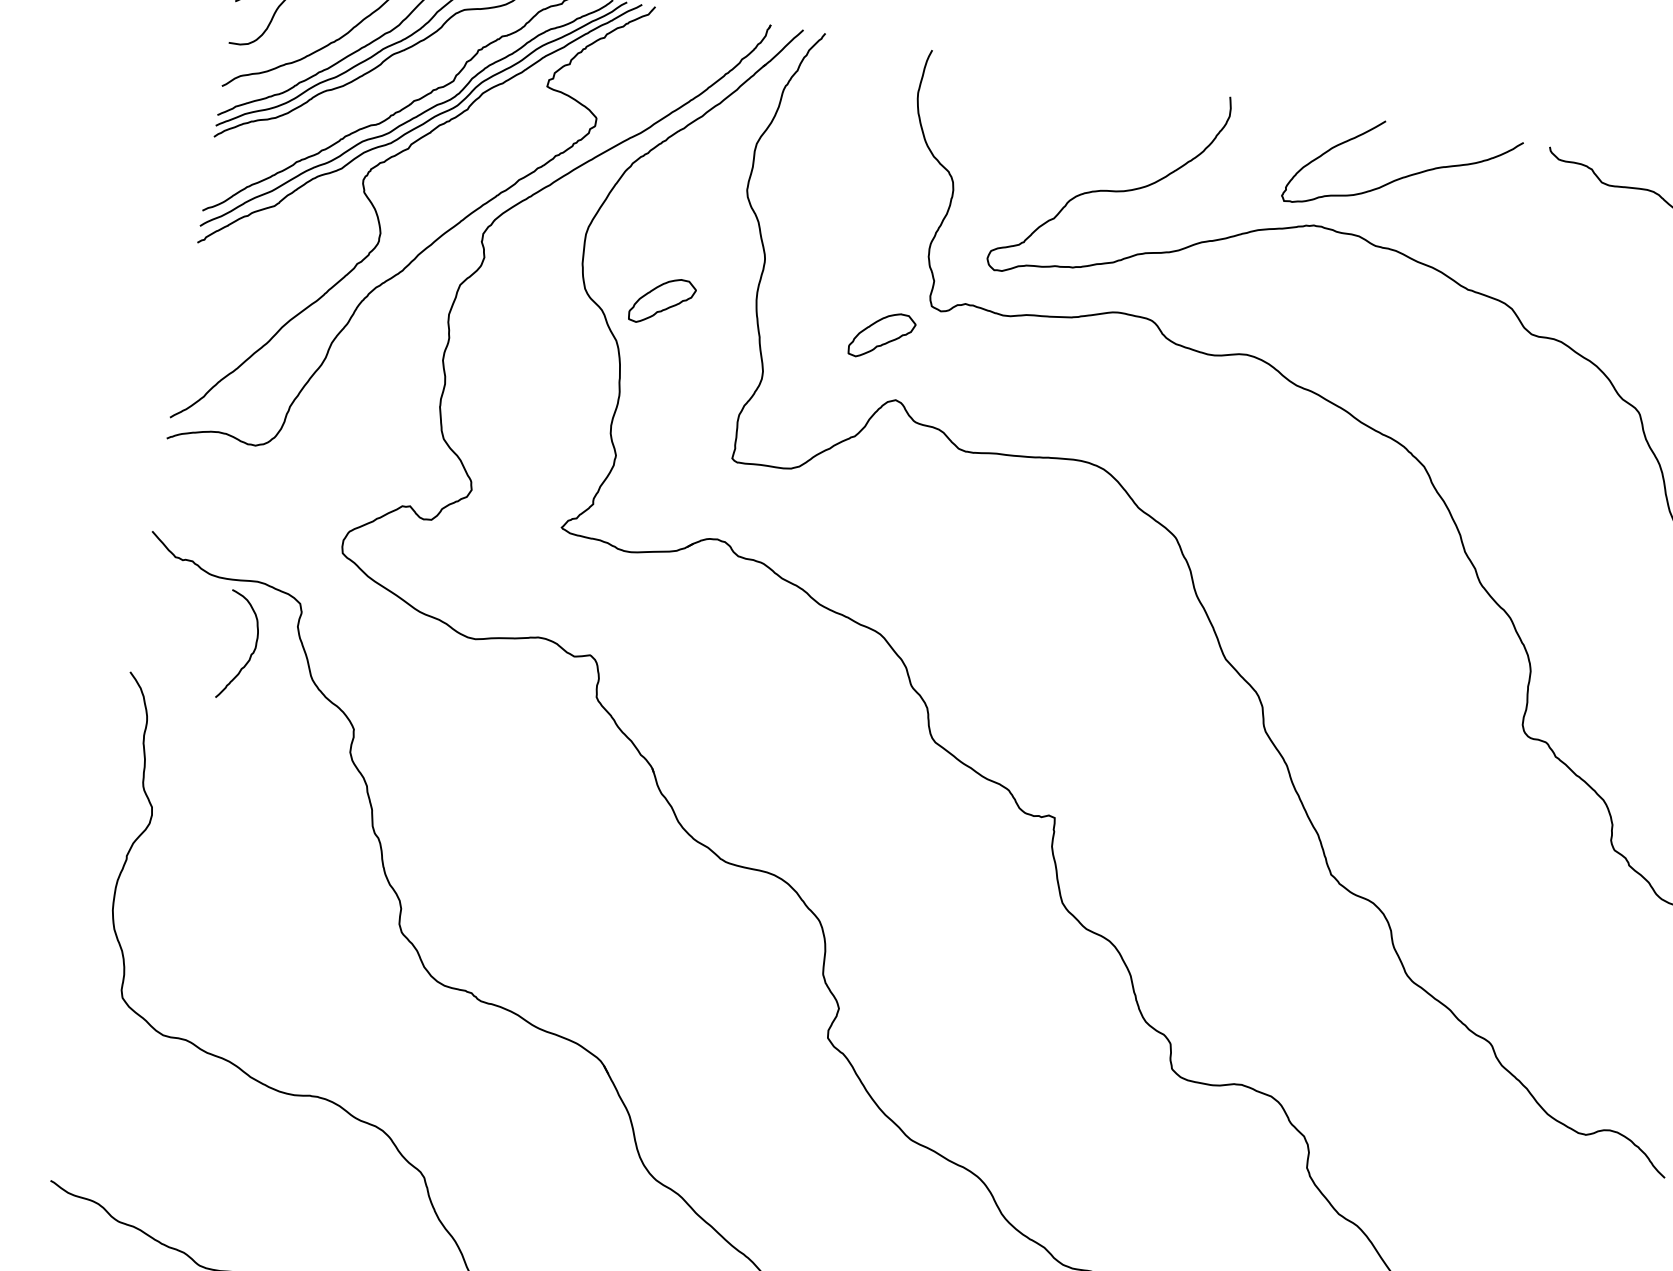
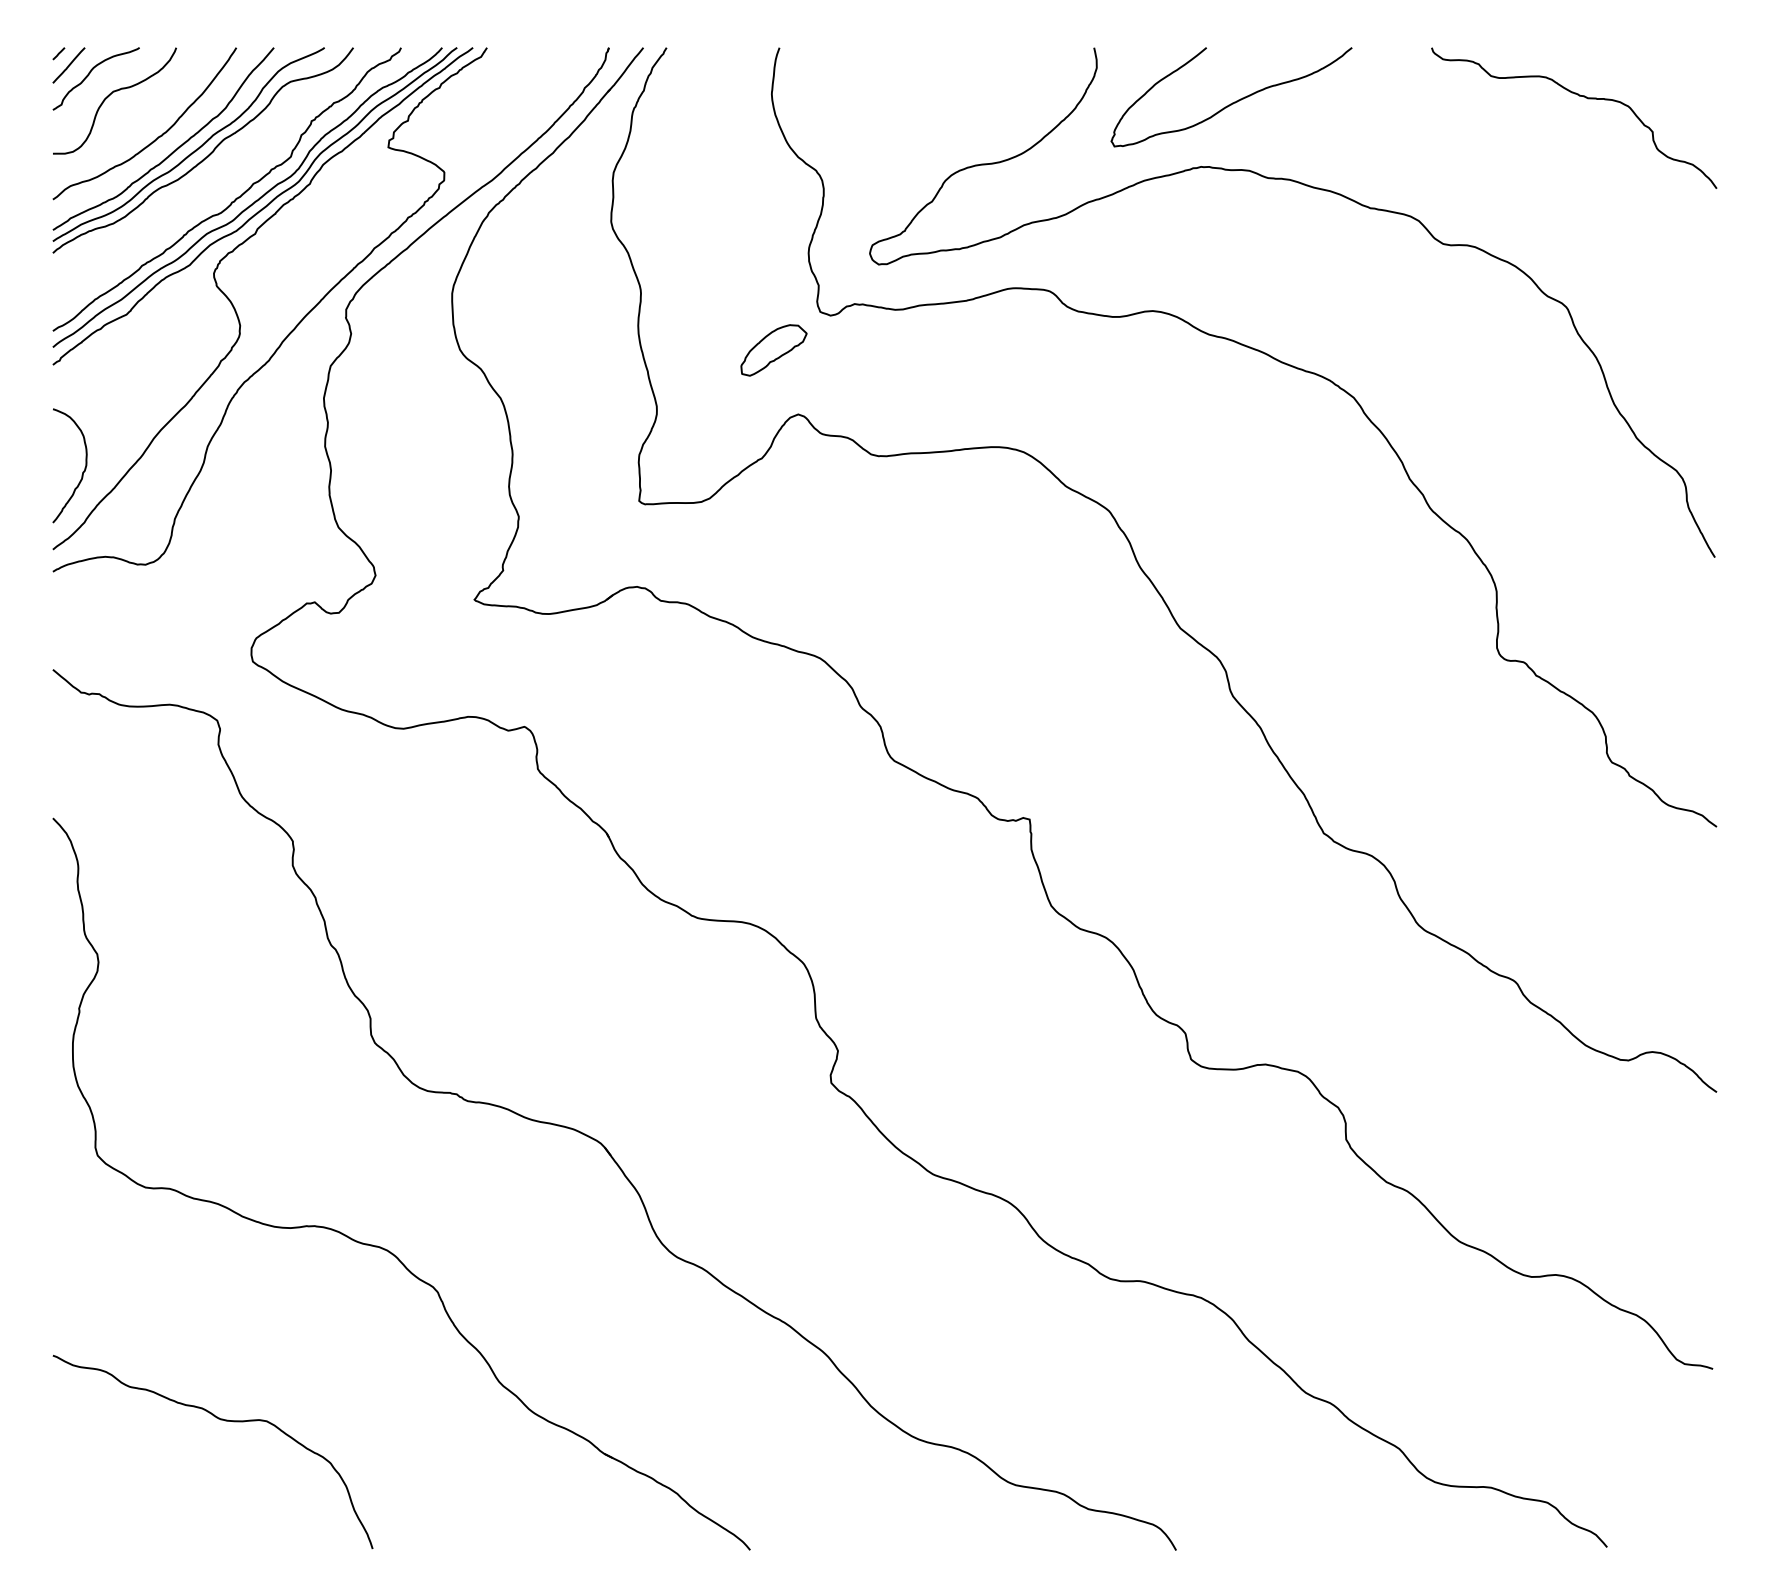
curve: (1404, 176) -> (1234, 101), moved
part: (662, 301) -> (541, 350), removed
curve: (250, 654) -> (82, 472), moved

